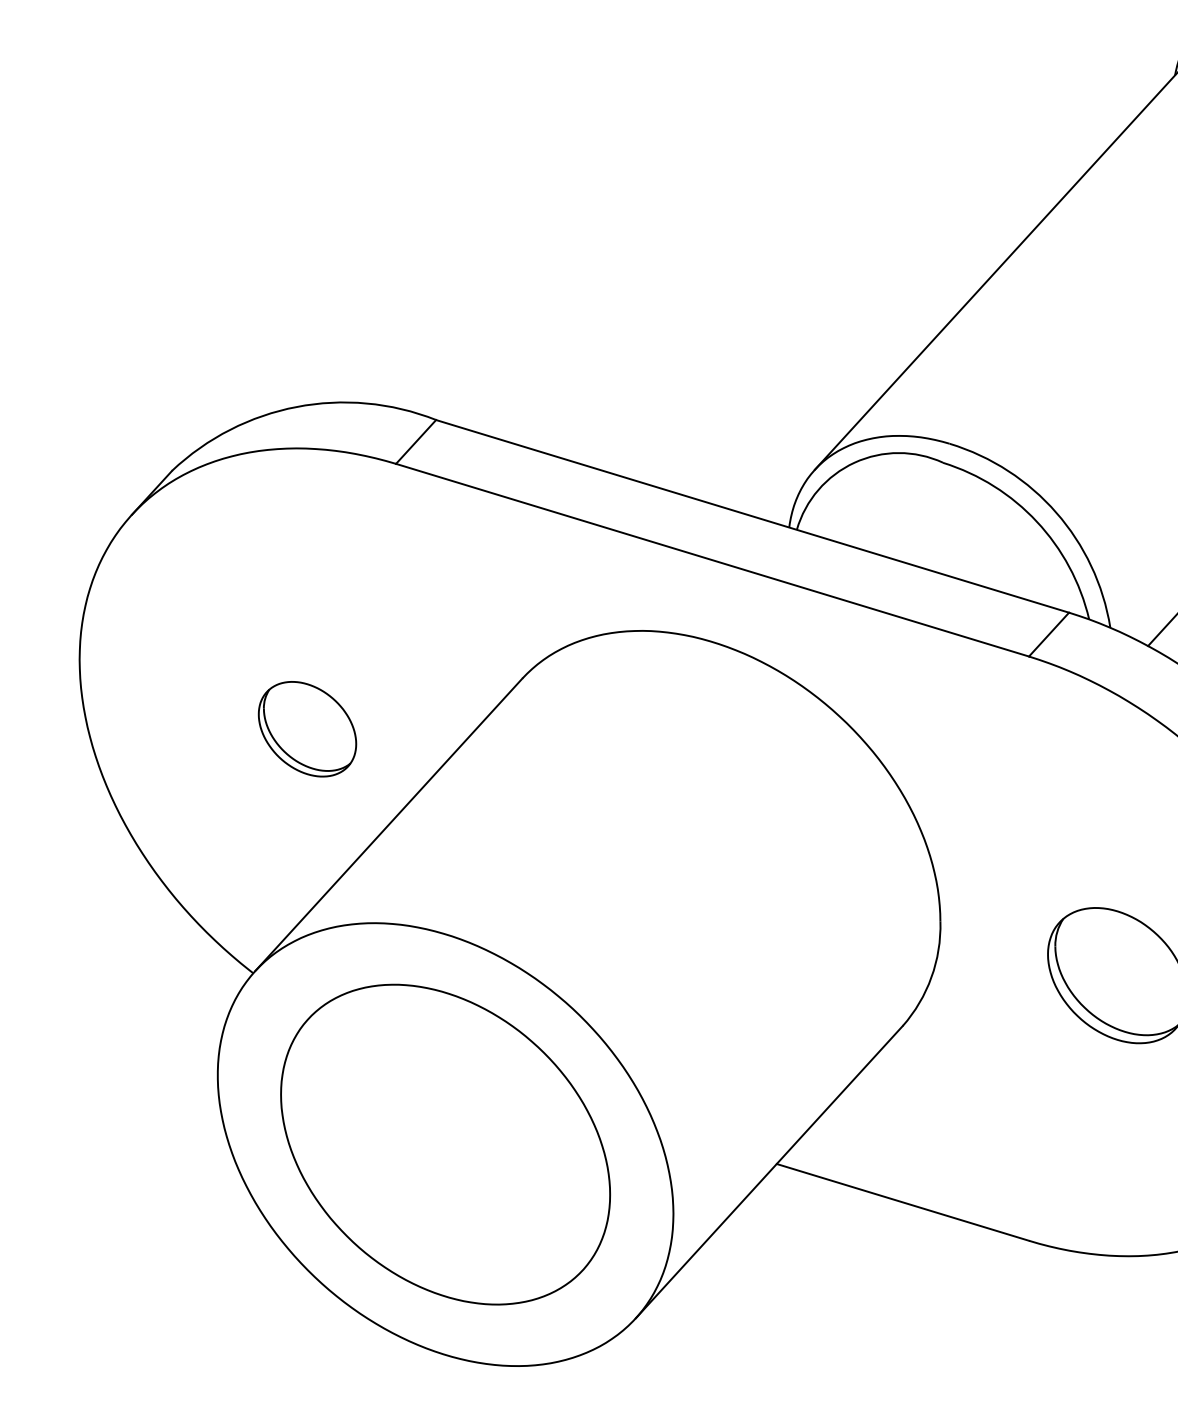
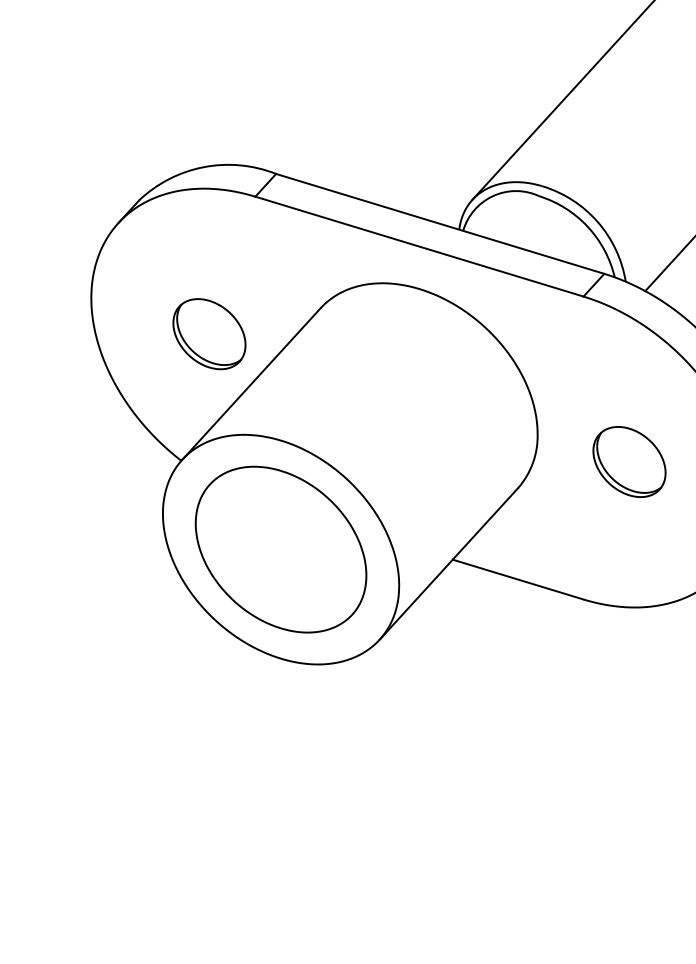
part: (307, 729) -> (209, 334), size x1.43

